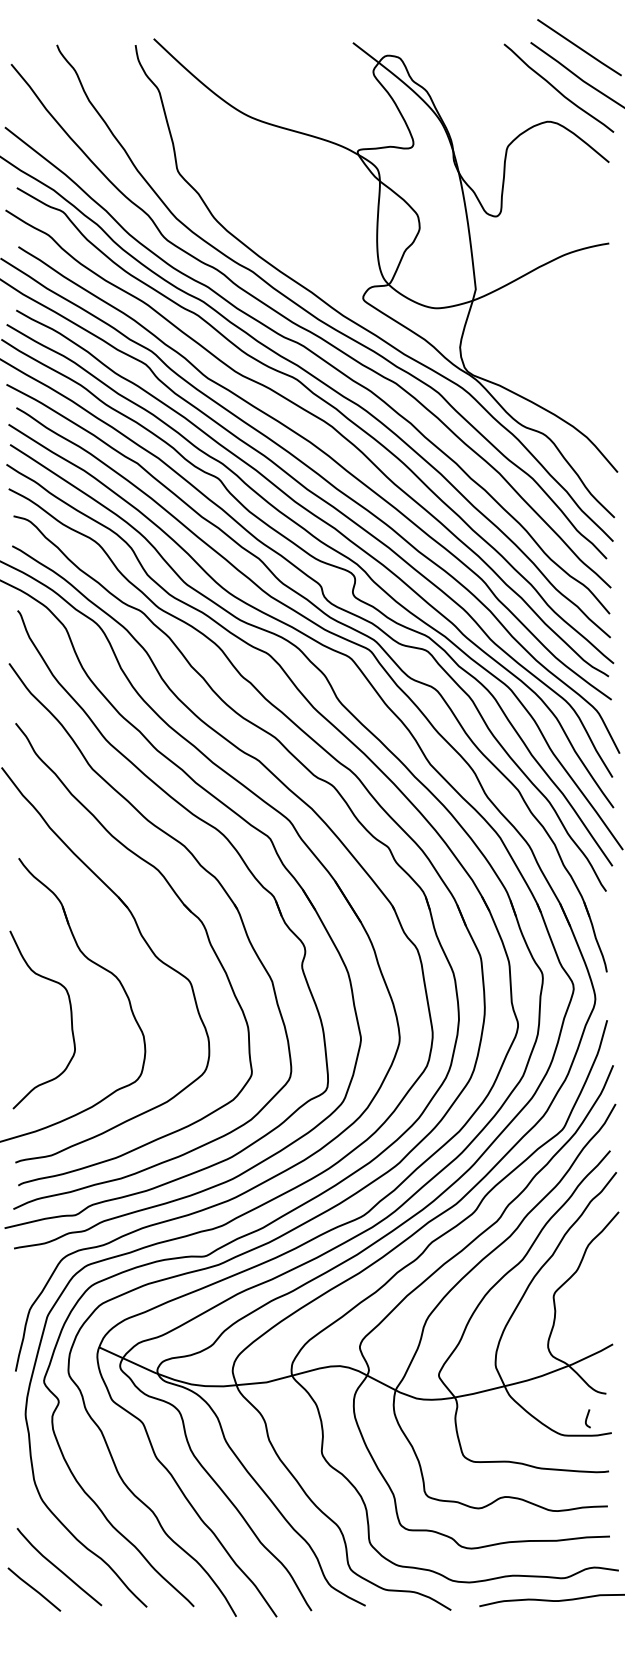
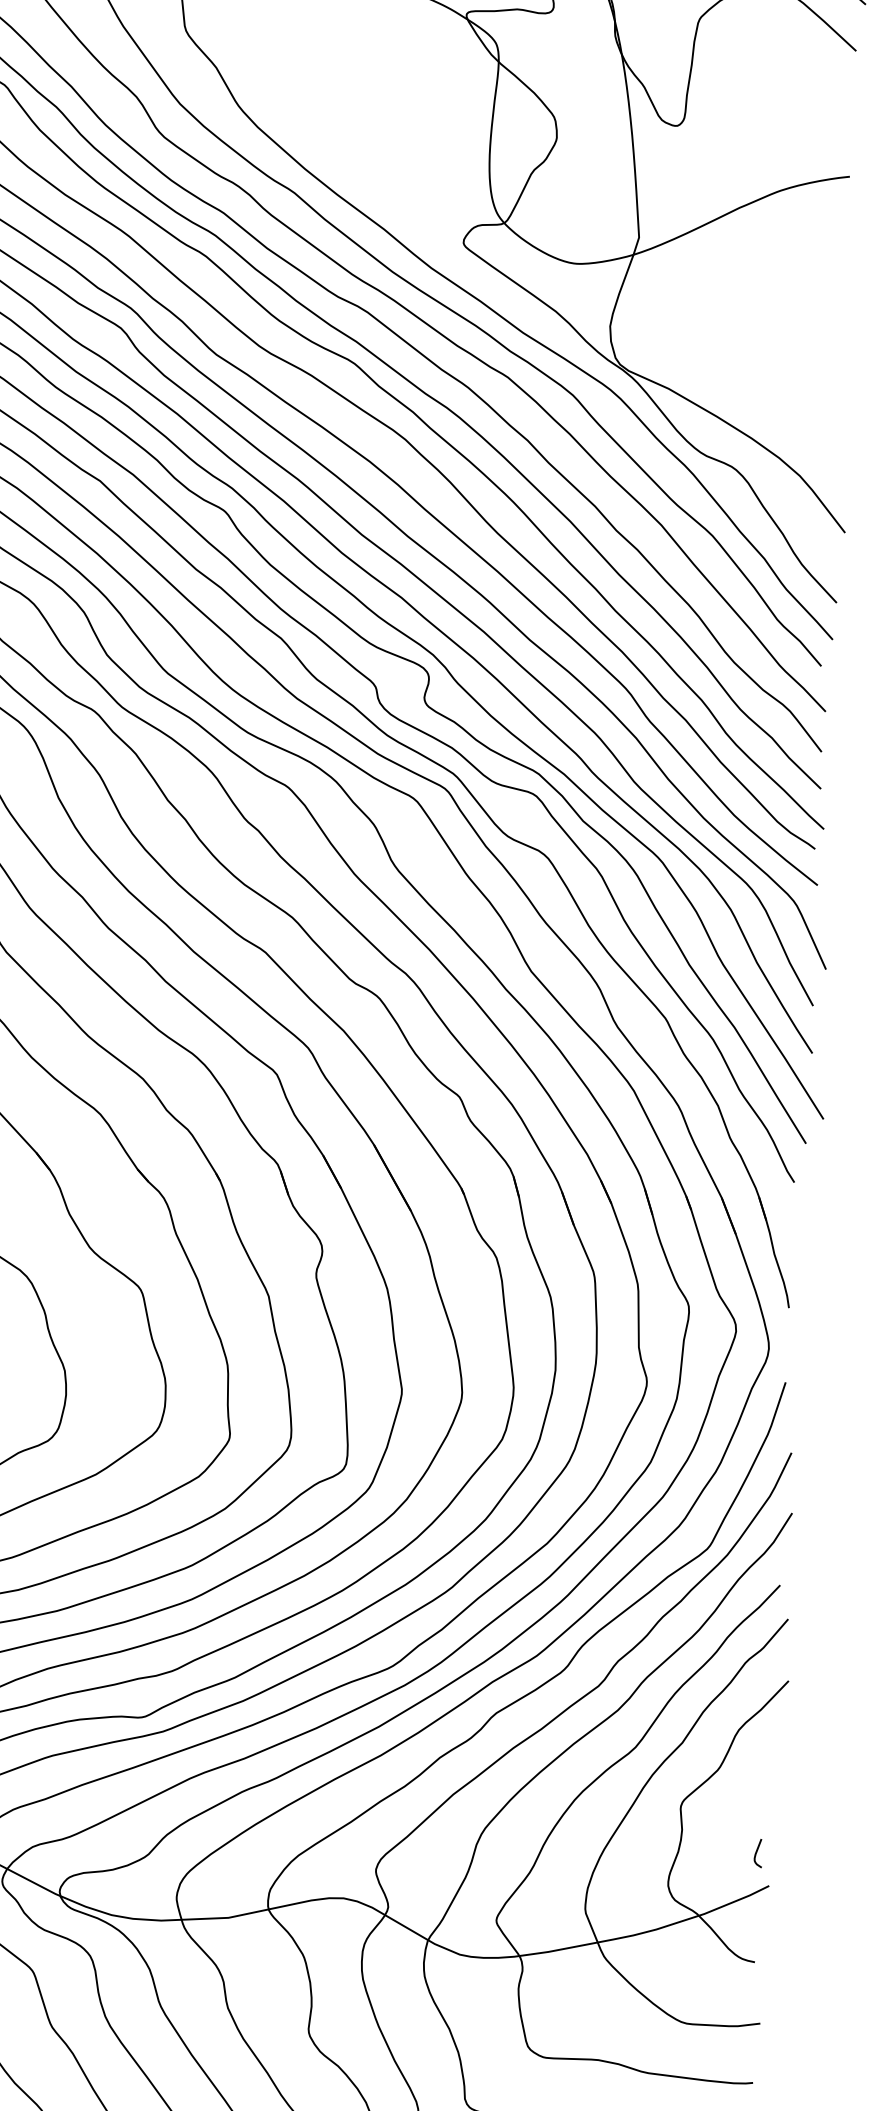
curve: (587, 1418) -> (757, 1852), moved

